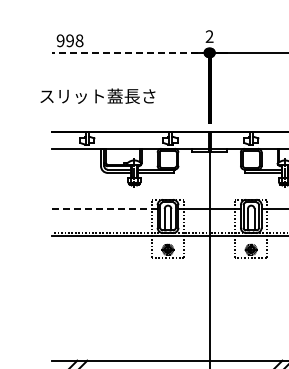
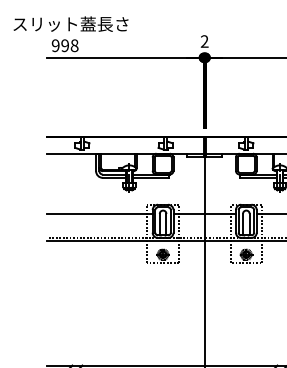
line: (130, 52) -> (125, 57), dashed -> solid
text: (97, 95) -> (70, 23), moved
line: (104, 209) -> (99, 214), dashed -> solid

